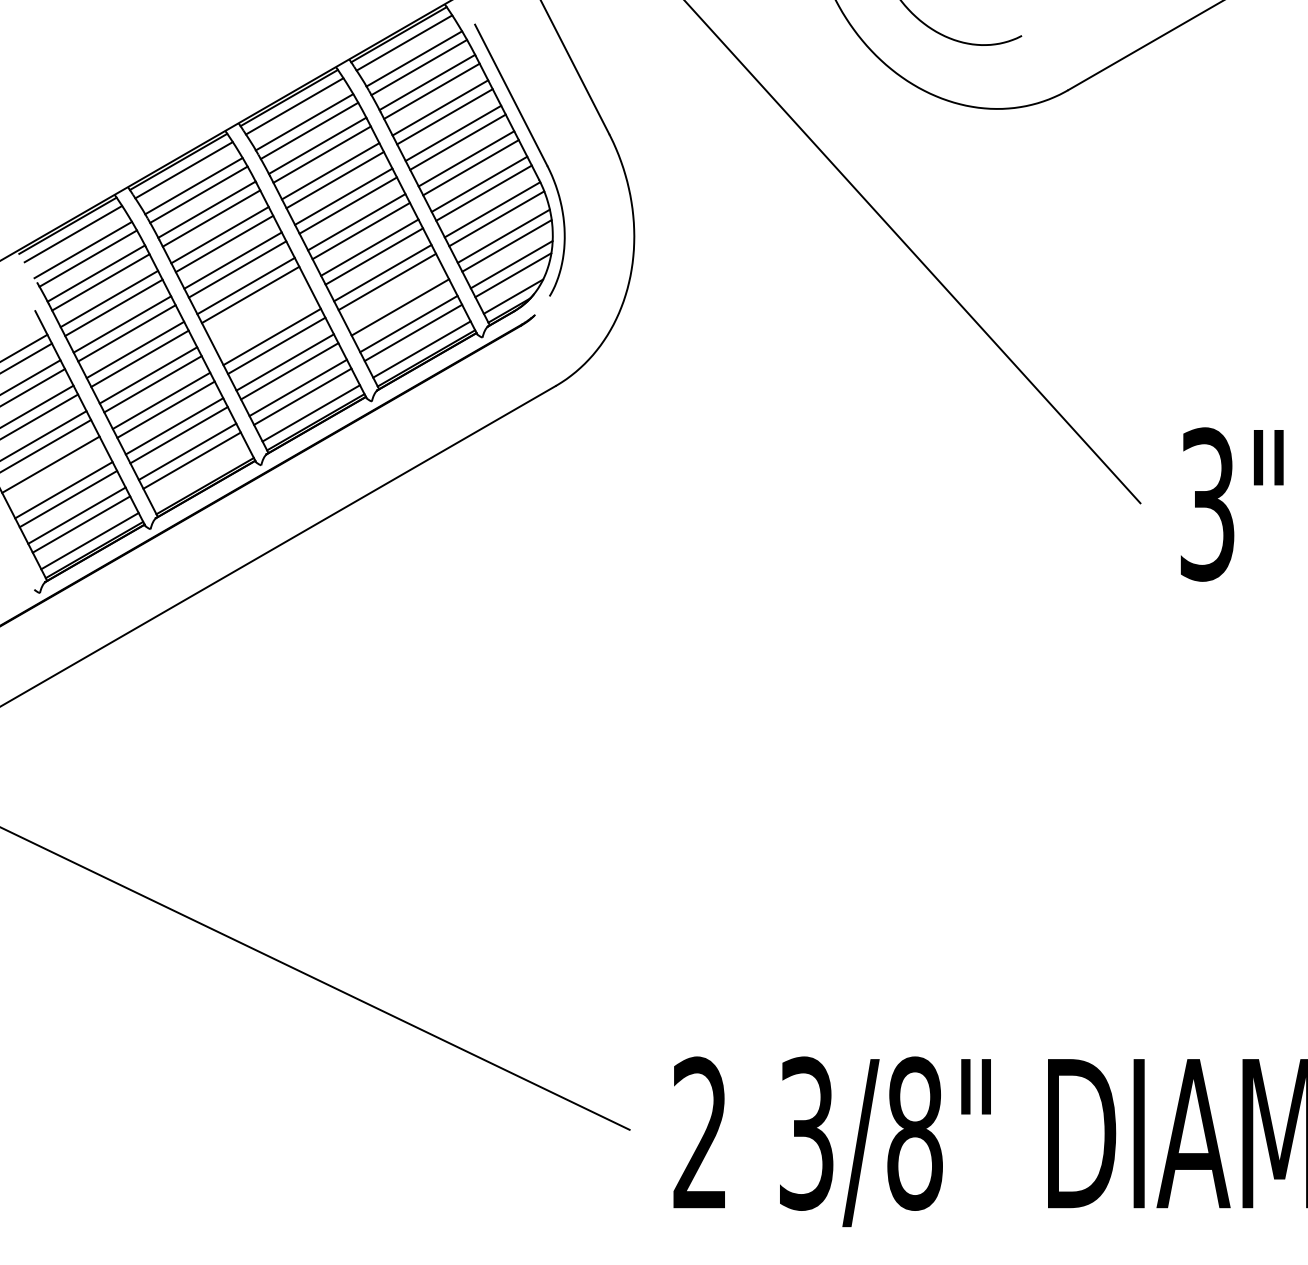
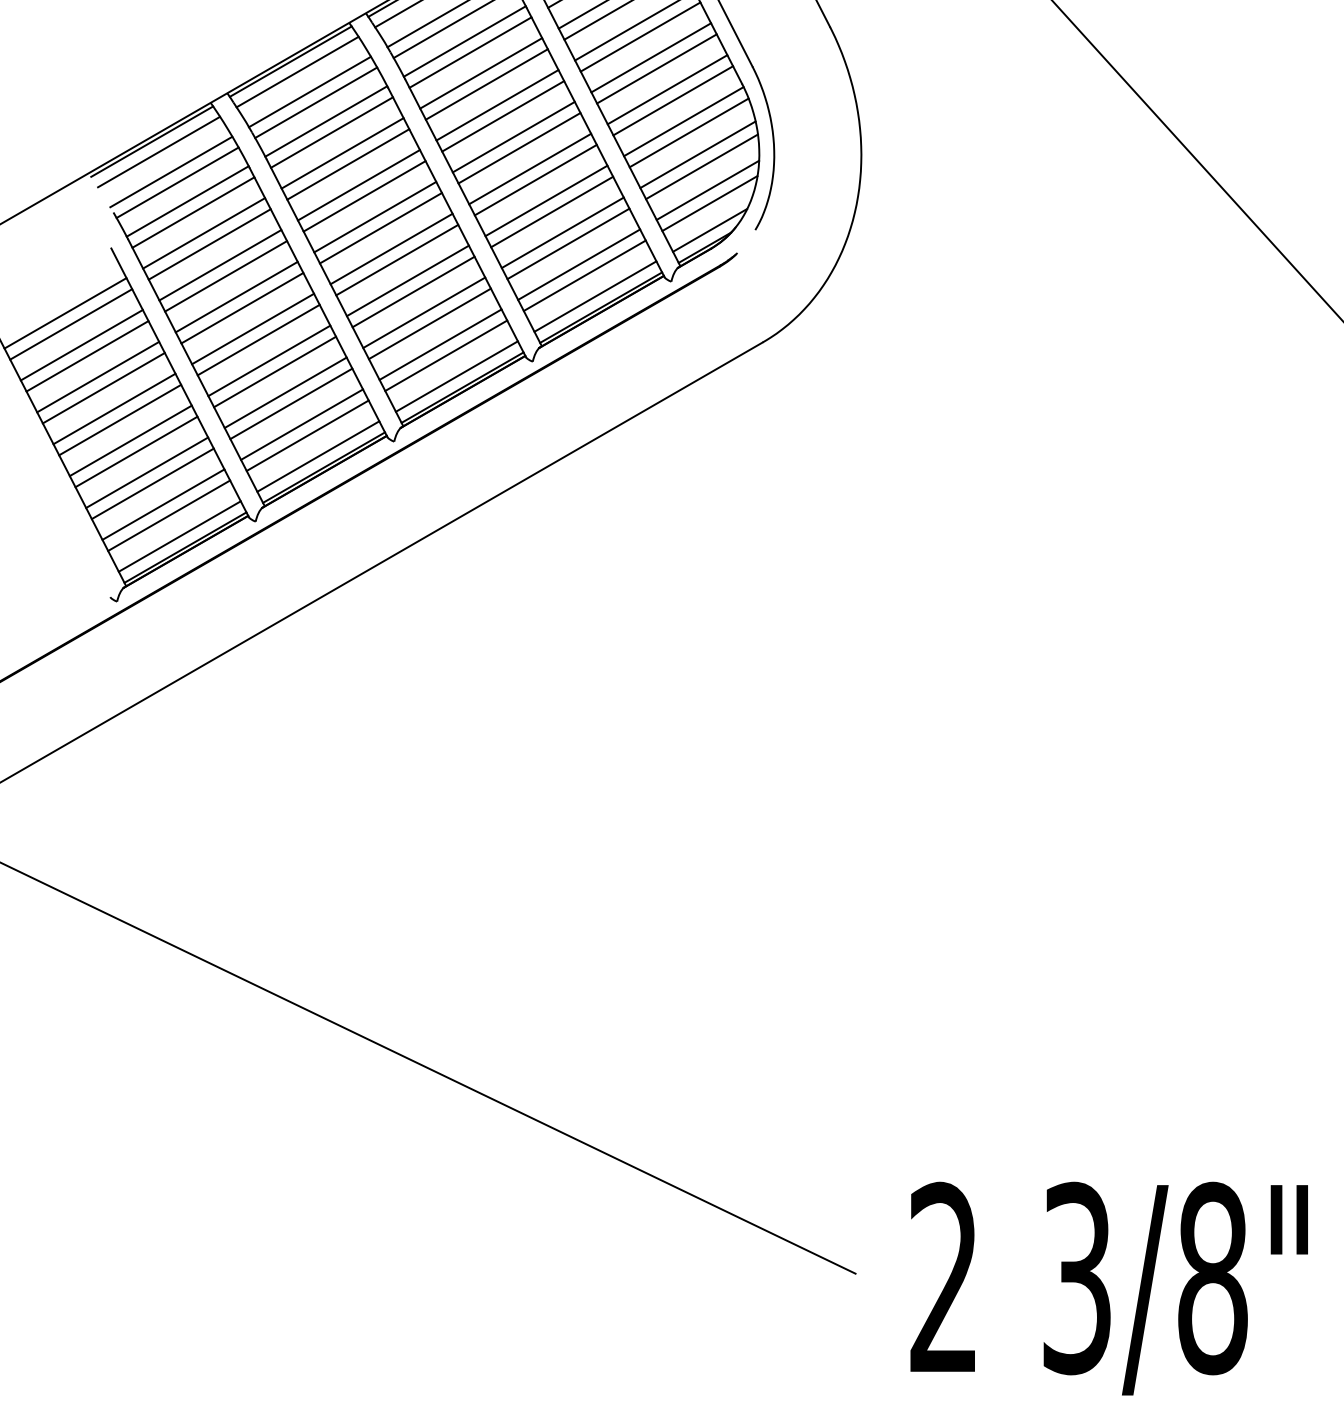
line: (395, 298) -> (562, 232), added
line: (258, 311) -> (390, 248), added
line: (263, 320) -> (397, 260), added
line: (55, 473) -> (136, 451), added
line: (200, 477) -> (318, 456), added

